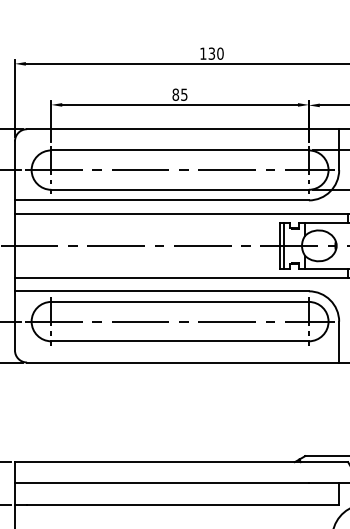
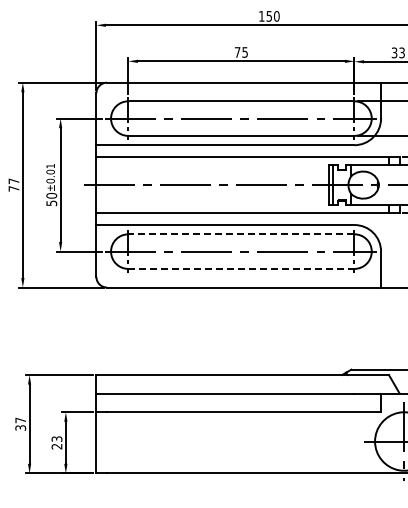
text: (210, 52) -> (268, 15), 130 -> 150
text: (175, 94) -> (237, 52), 85 -> 75
line: (179, 302) -> (240, 234), solid -> dashed
line: (180, 340) -> (241, 268), solid -> dashed

